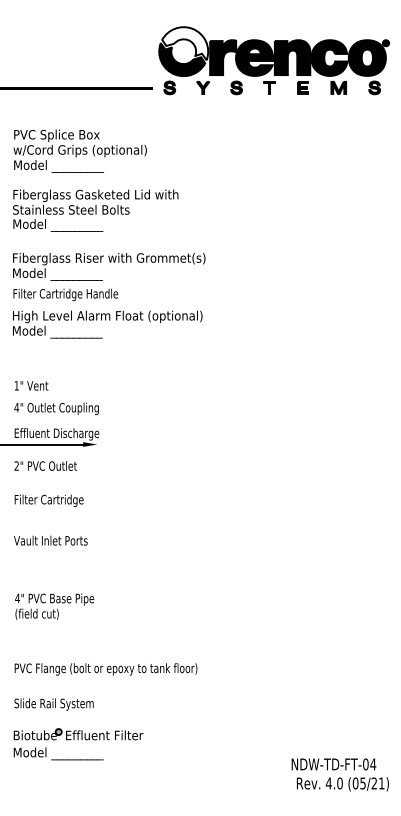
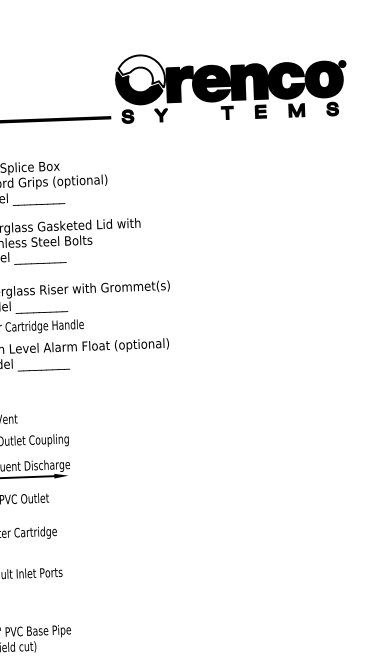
part: (236, 87) -> (194, 113), removed

